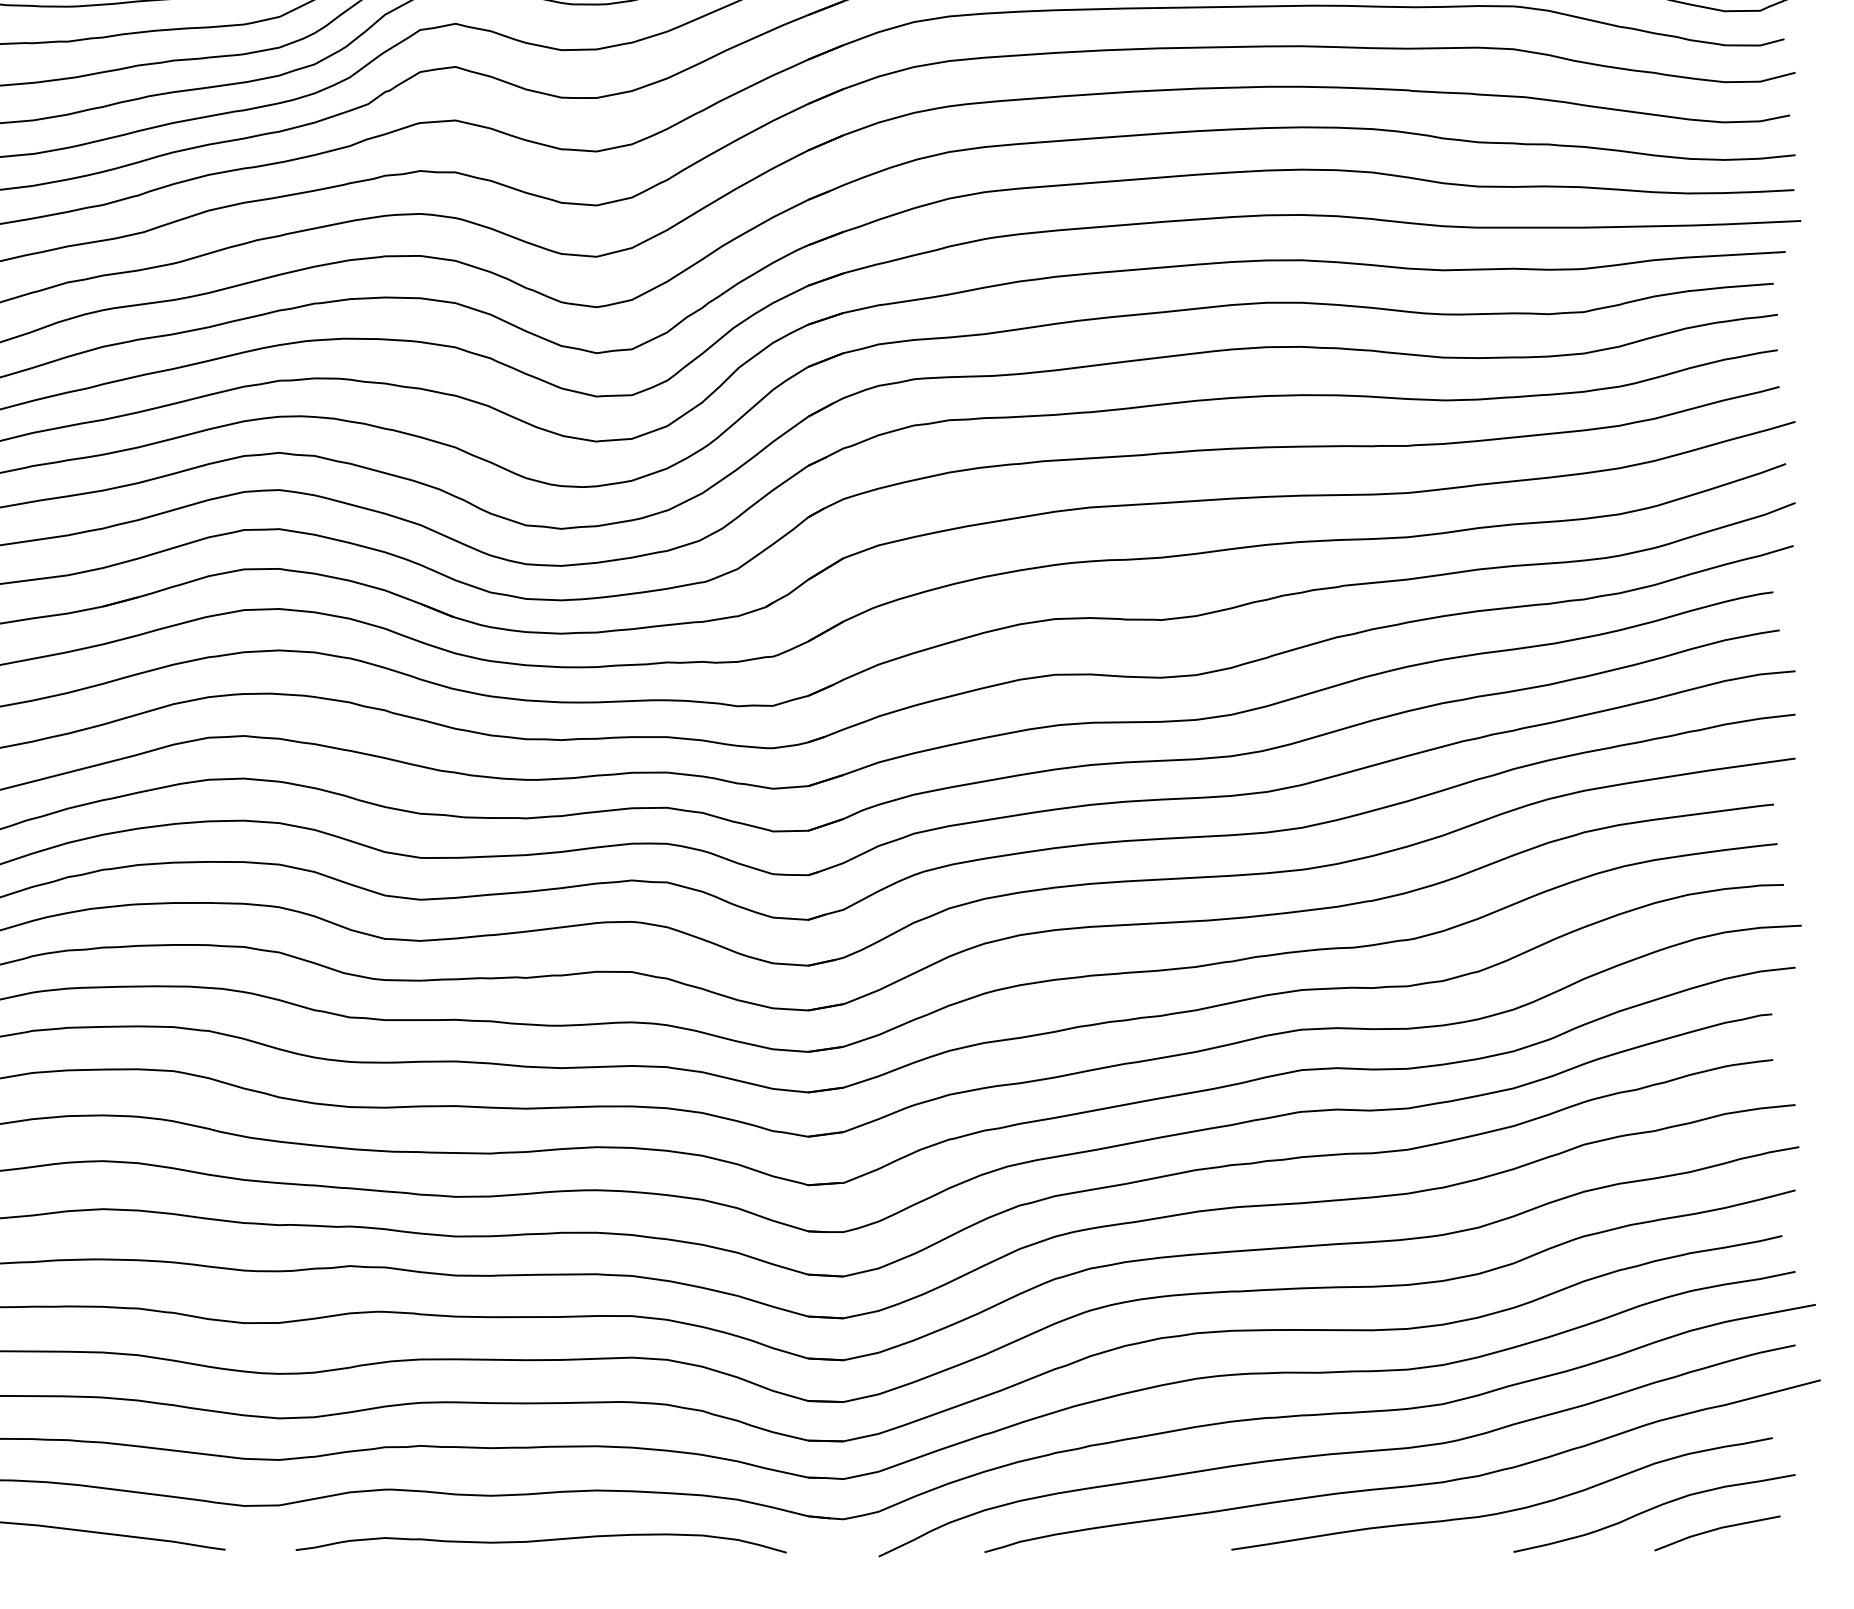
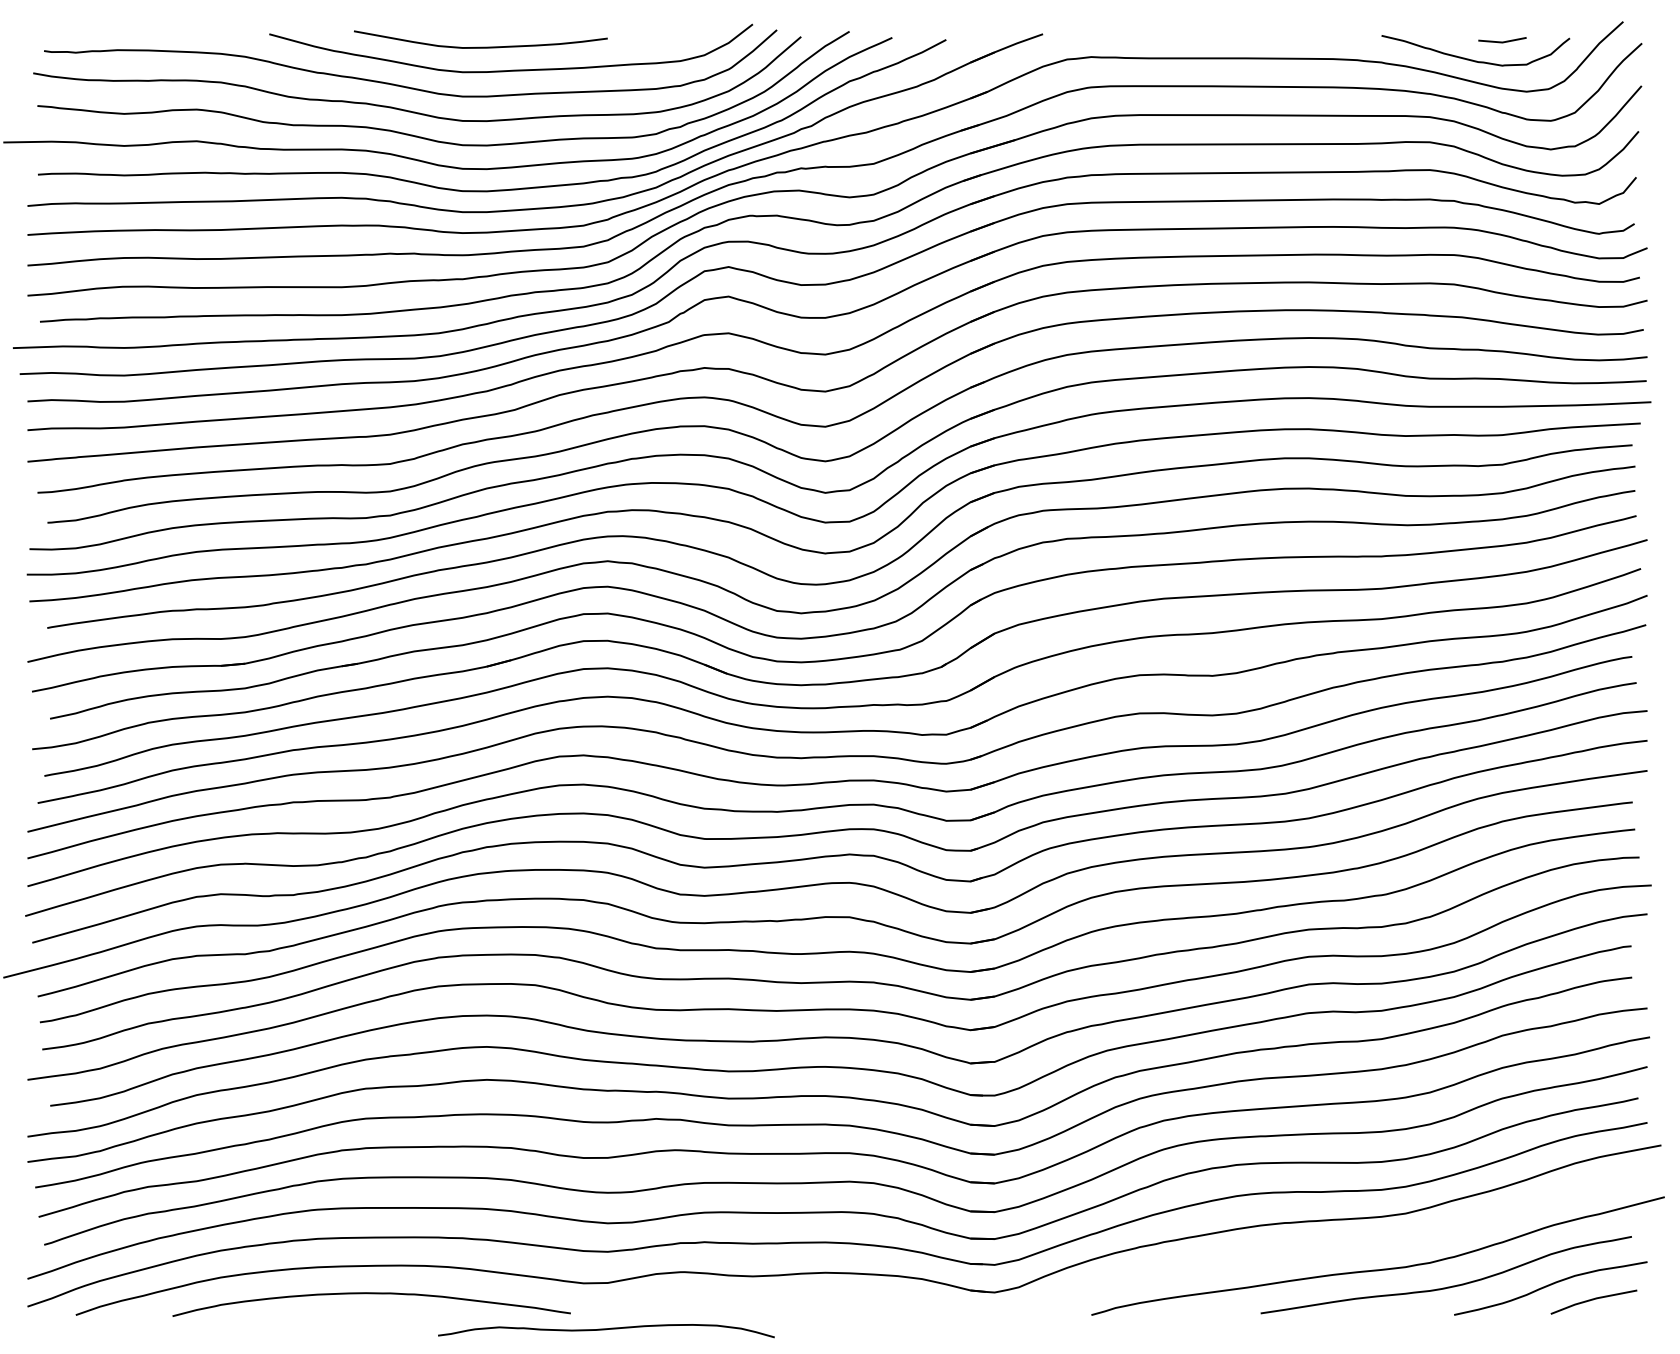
curve: (1336, 1452) -> (1332, 1246), removed
curve: (541, 1542) -> (606, 1330), moved

